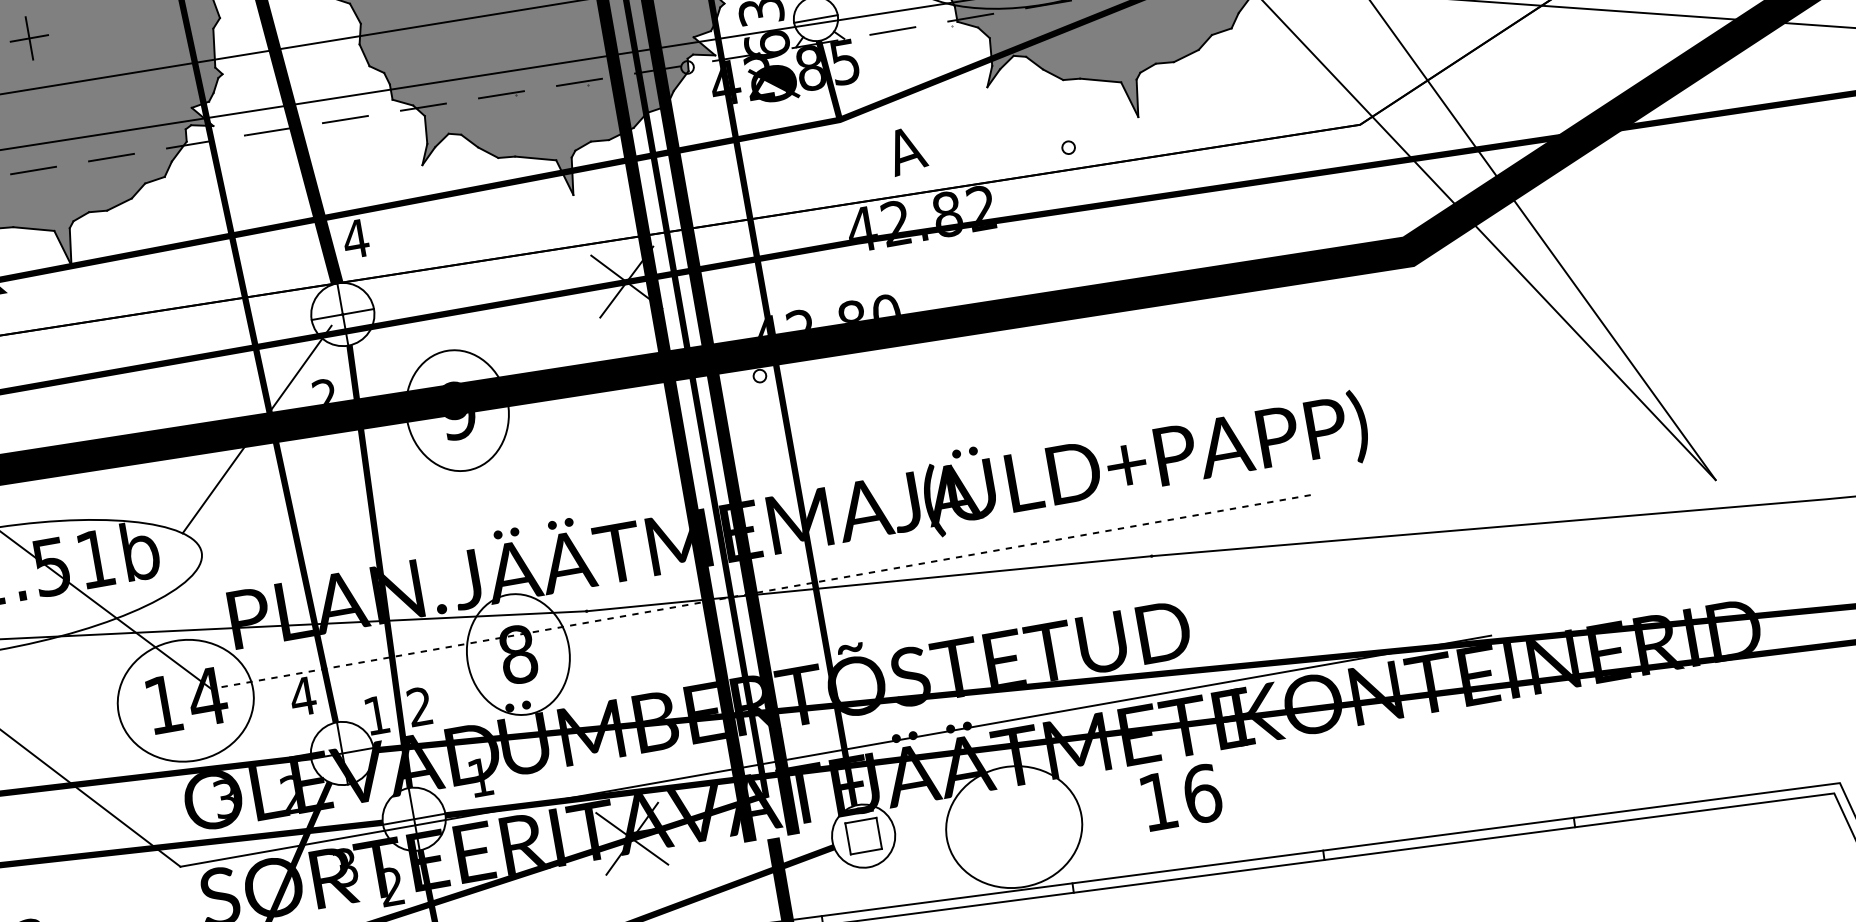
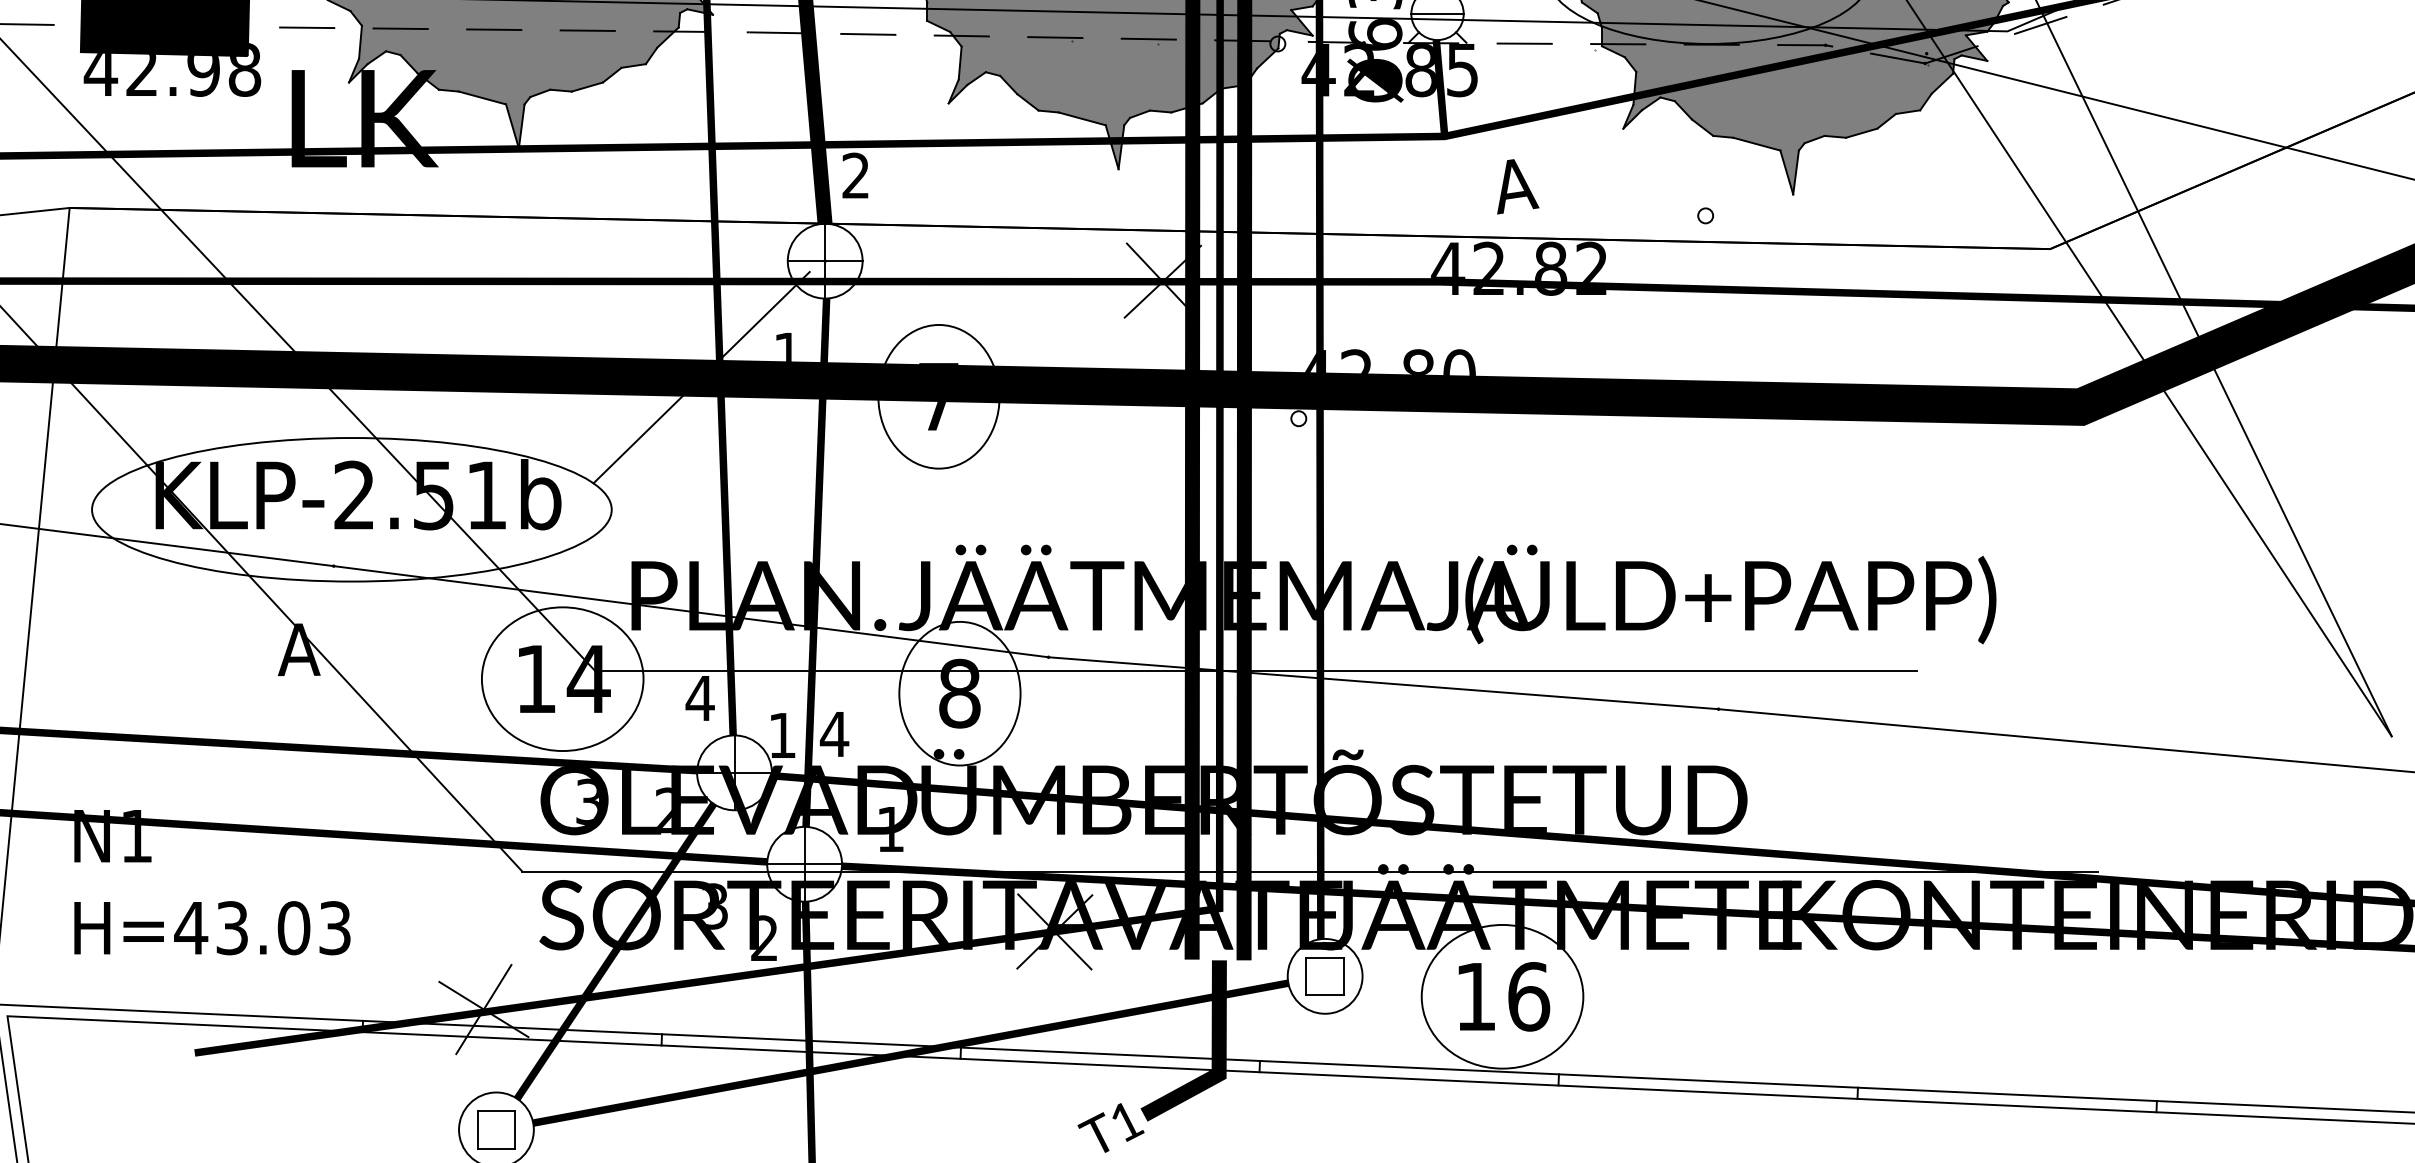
text: (355, 238) -> (855, 175), 4 -> 2
text: (323, 391) -> (786, 346), 2 -> 1
text: (457, 410) -> (939, 396), 9 -> 7
line: (760, 591) -> (1255, 670), dashed -> solid
text: (419, 706) -> (834, 733), 2 -> 4
text: (1182, 797) -> (1504, 996), moved

